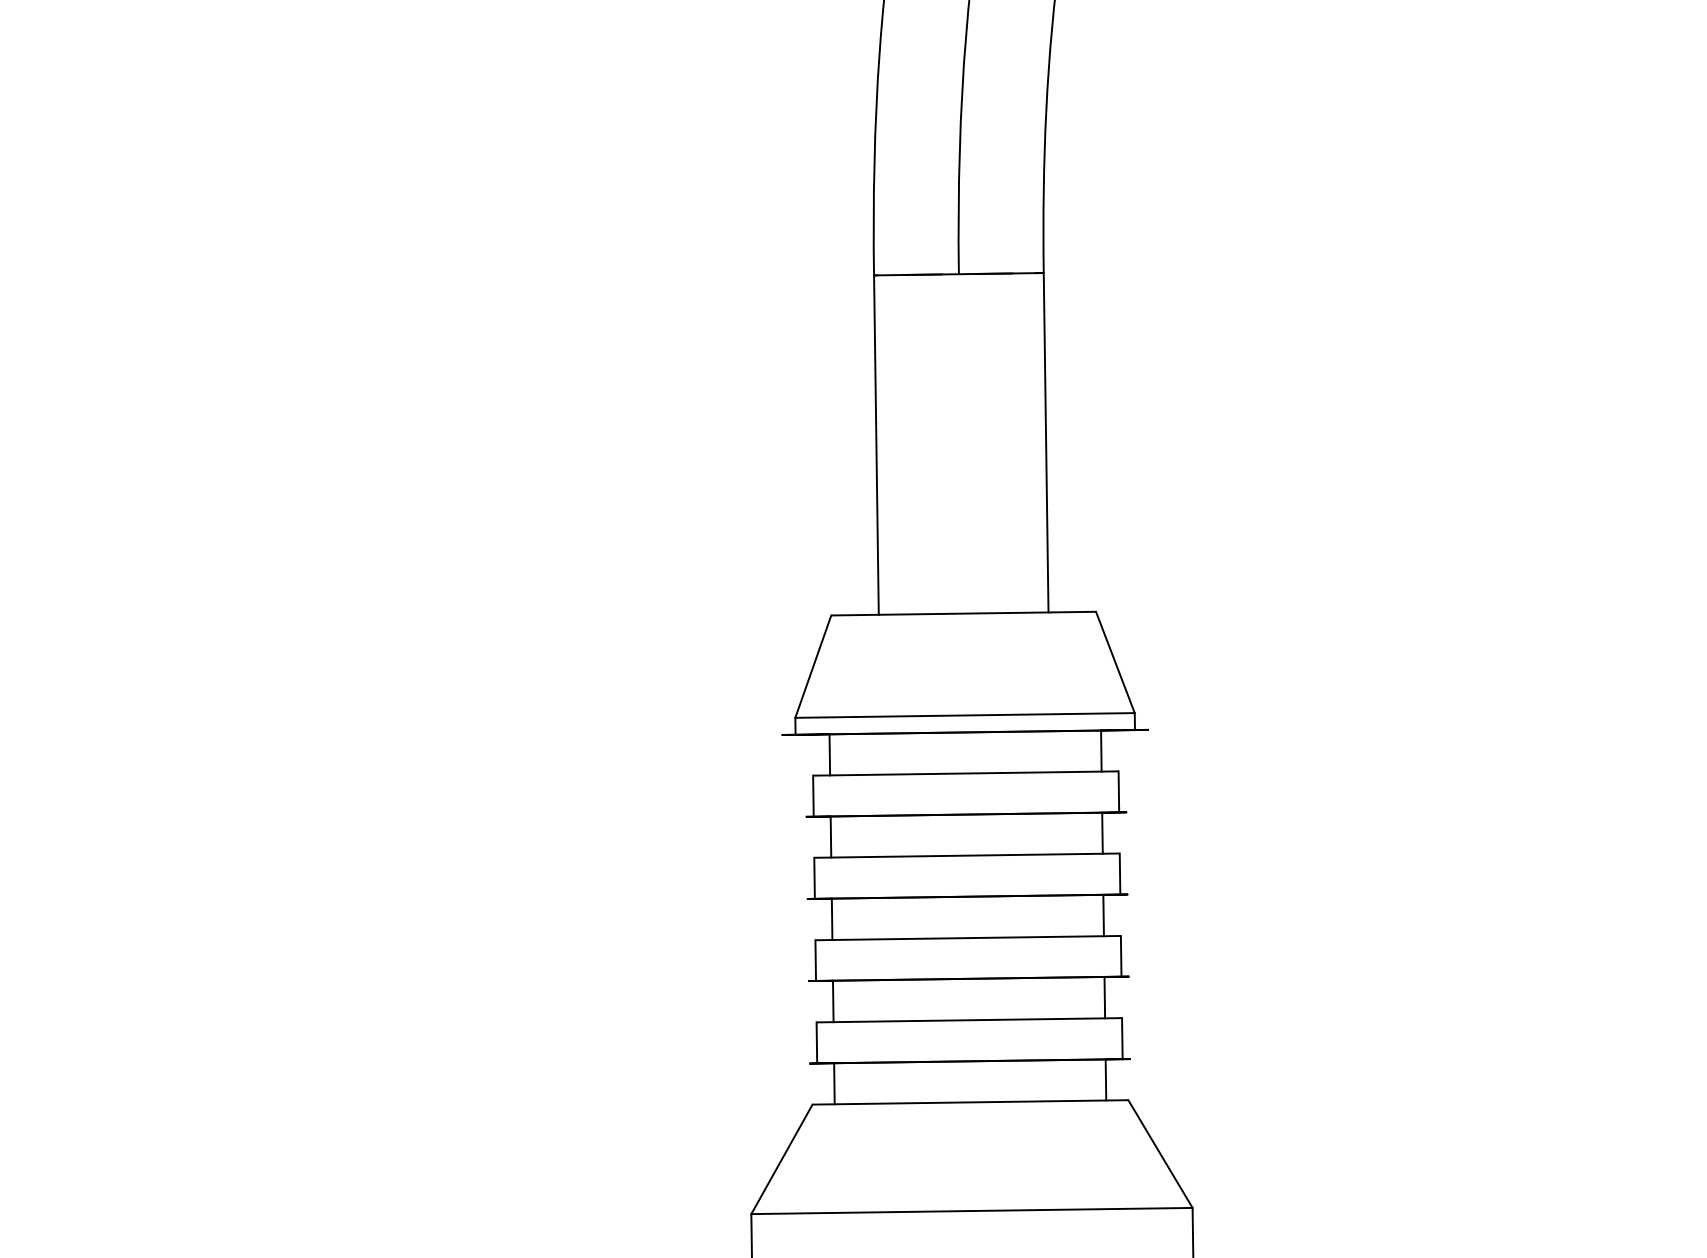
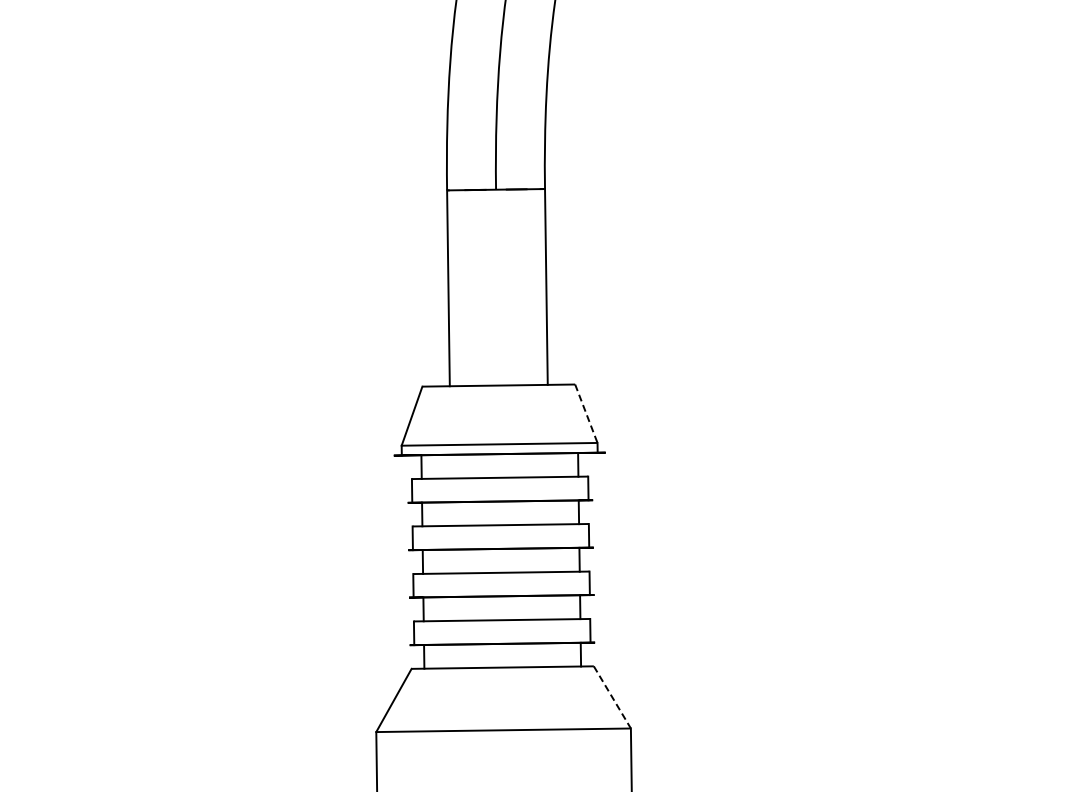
line: (1115, 663) -> (586, 414), solid -> dashed
line: (1160, 1154) -> (612, 697), solid -> dashed

